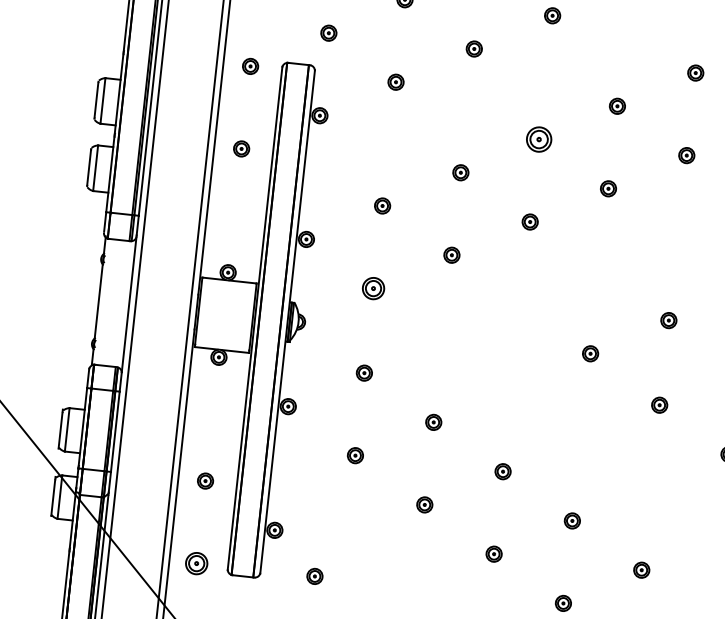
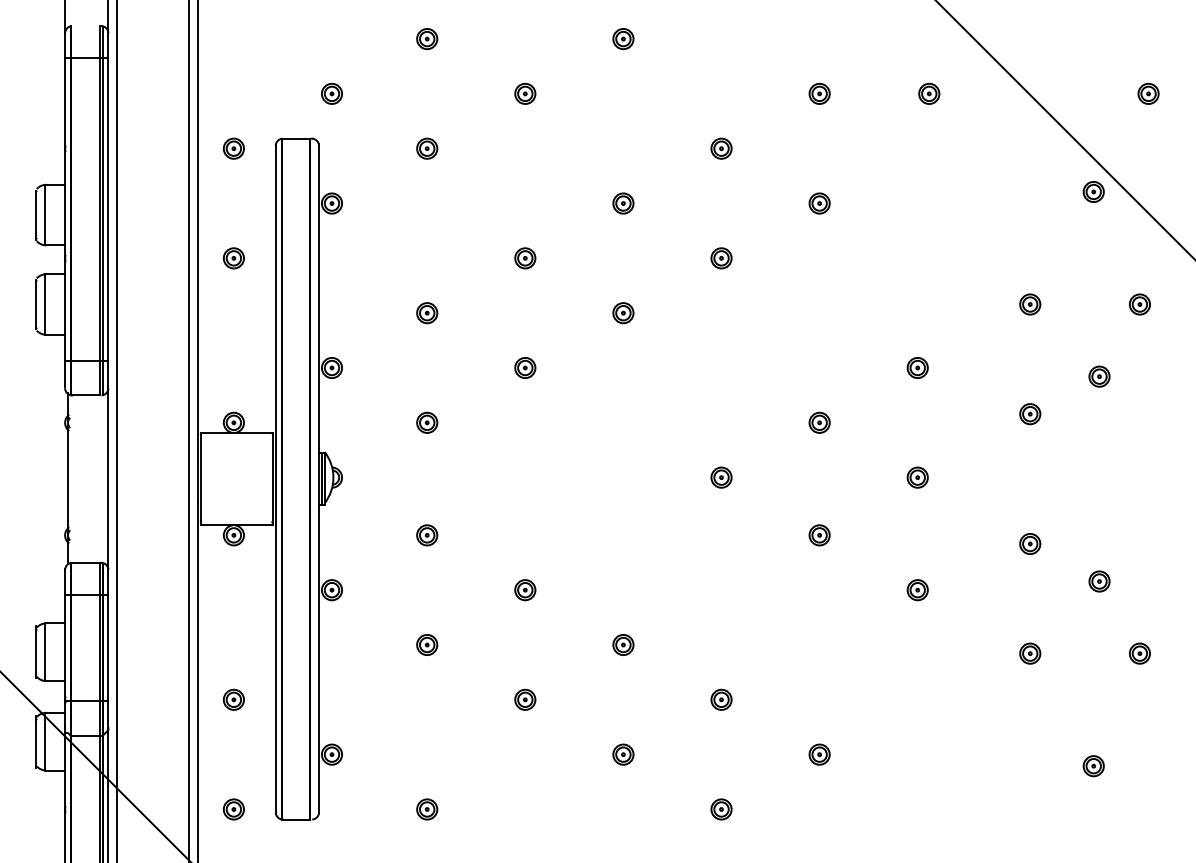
part: (539, 139) -> (623, 203), size x0.62
part: (373, 288) -> (427, 422), size x0.71
part: (196, 563) -> (233, 809), size x0.71
part: (315, 576) -> (427, 809), moved

